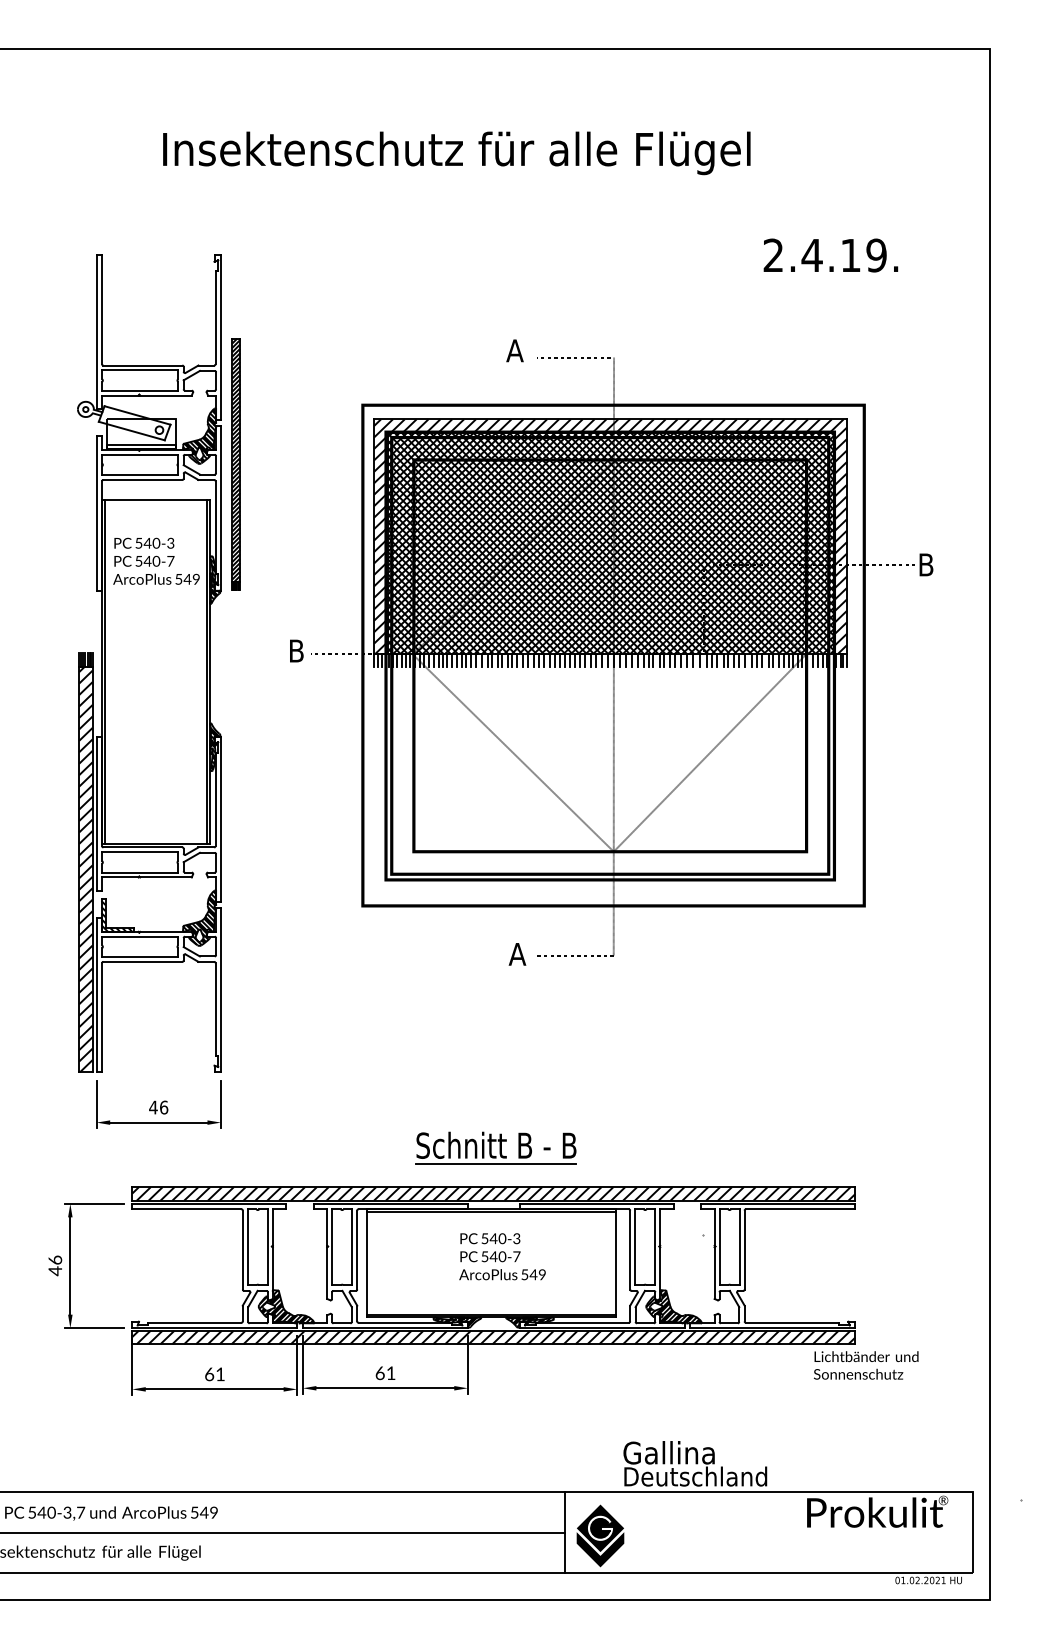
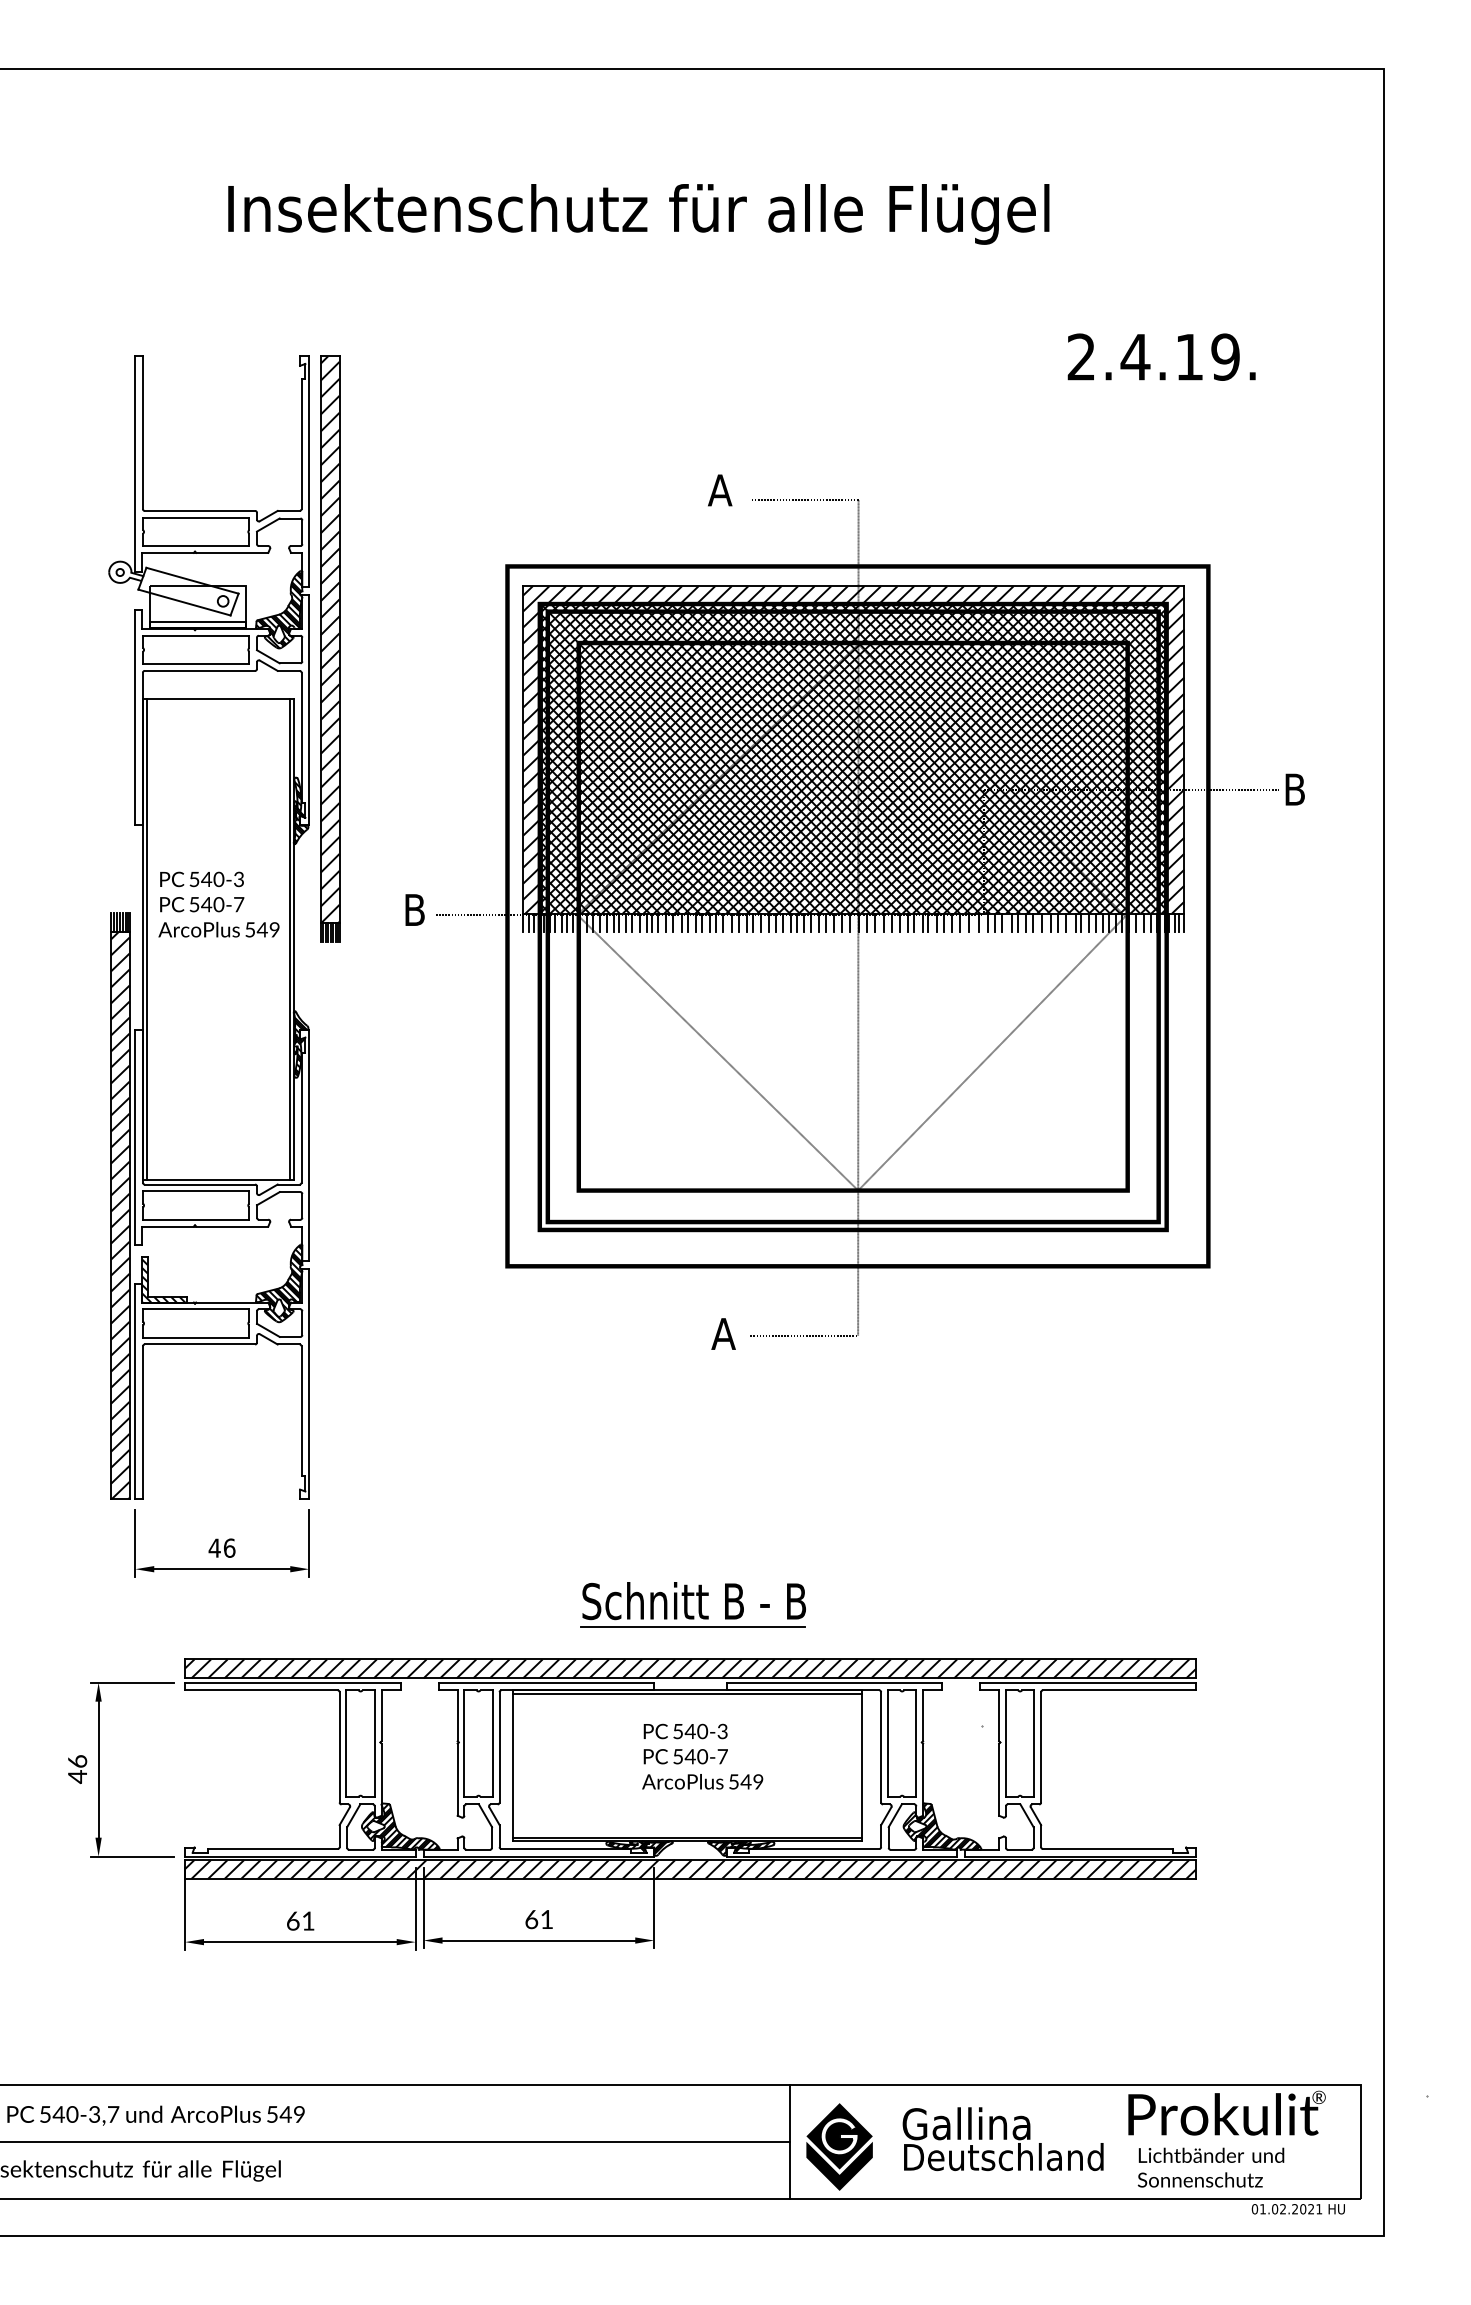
part: (236, 463) -> (330, 648), size x1.67
text: (156, 561) -> (218, 904), moved
text: (865, 1365) -> (1210, 2167), moved
text: (694, 1464) -> (1002, 2139), moved

